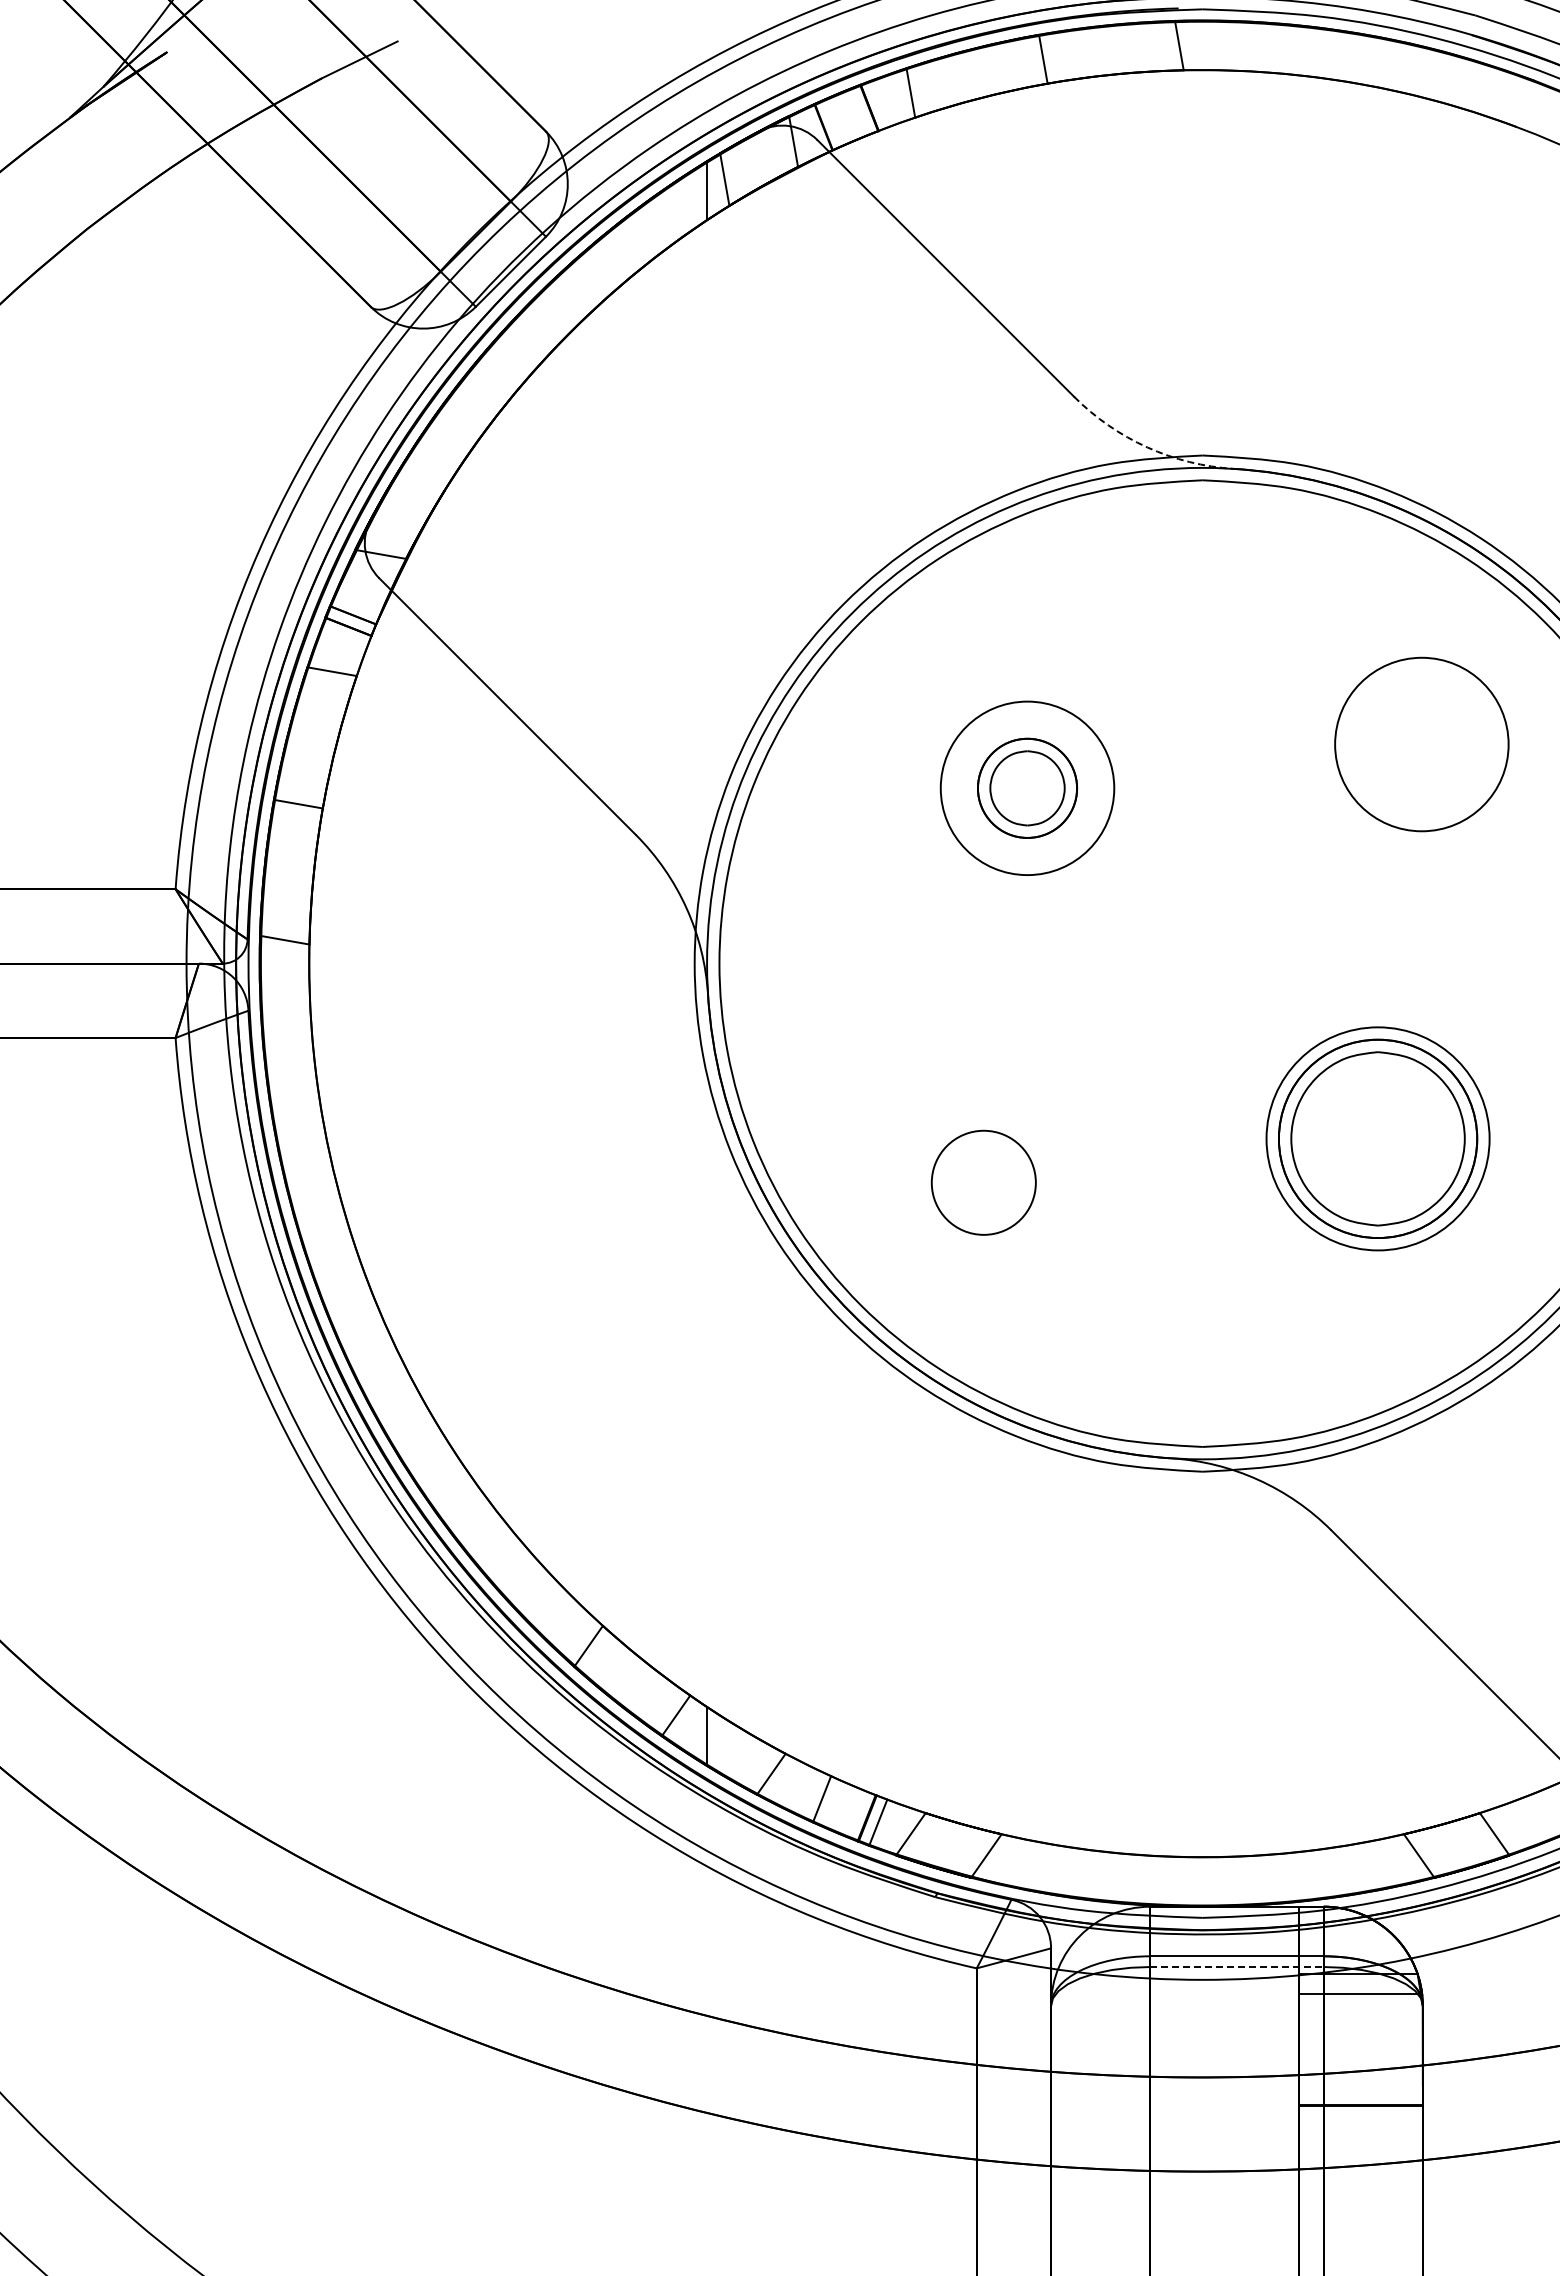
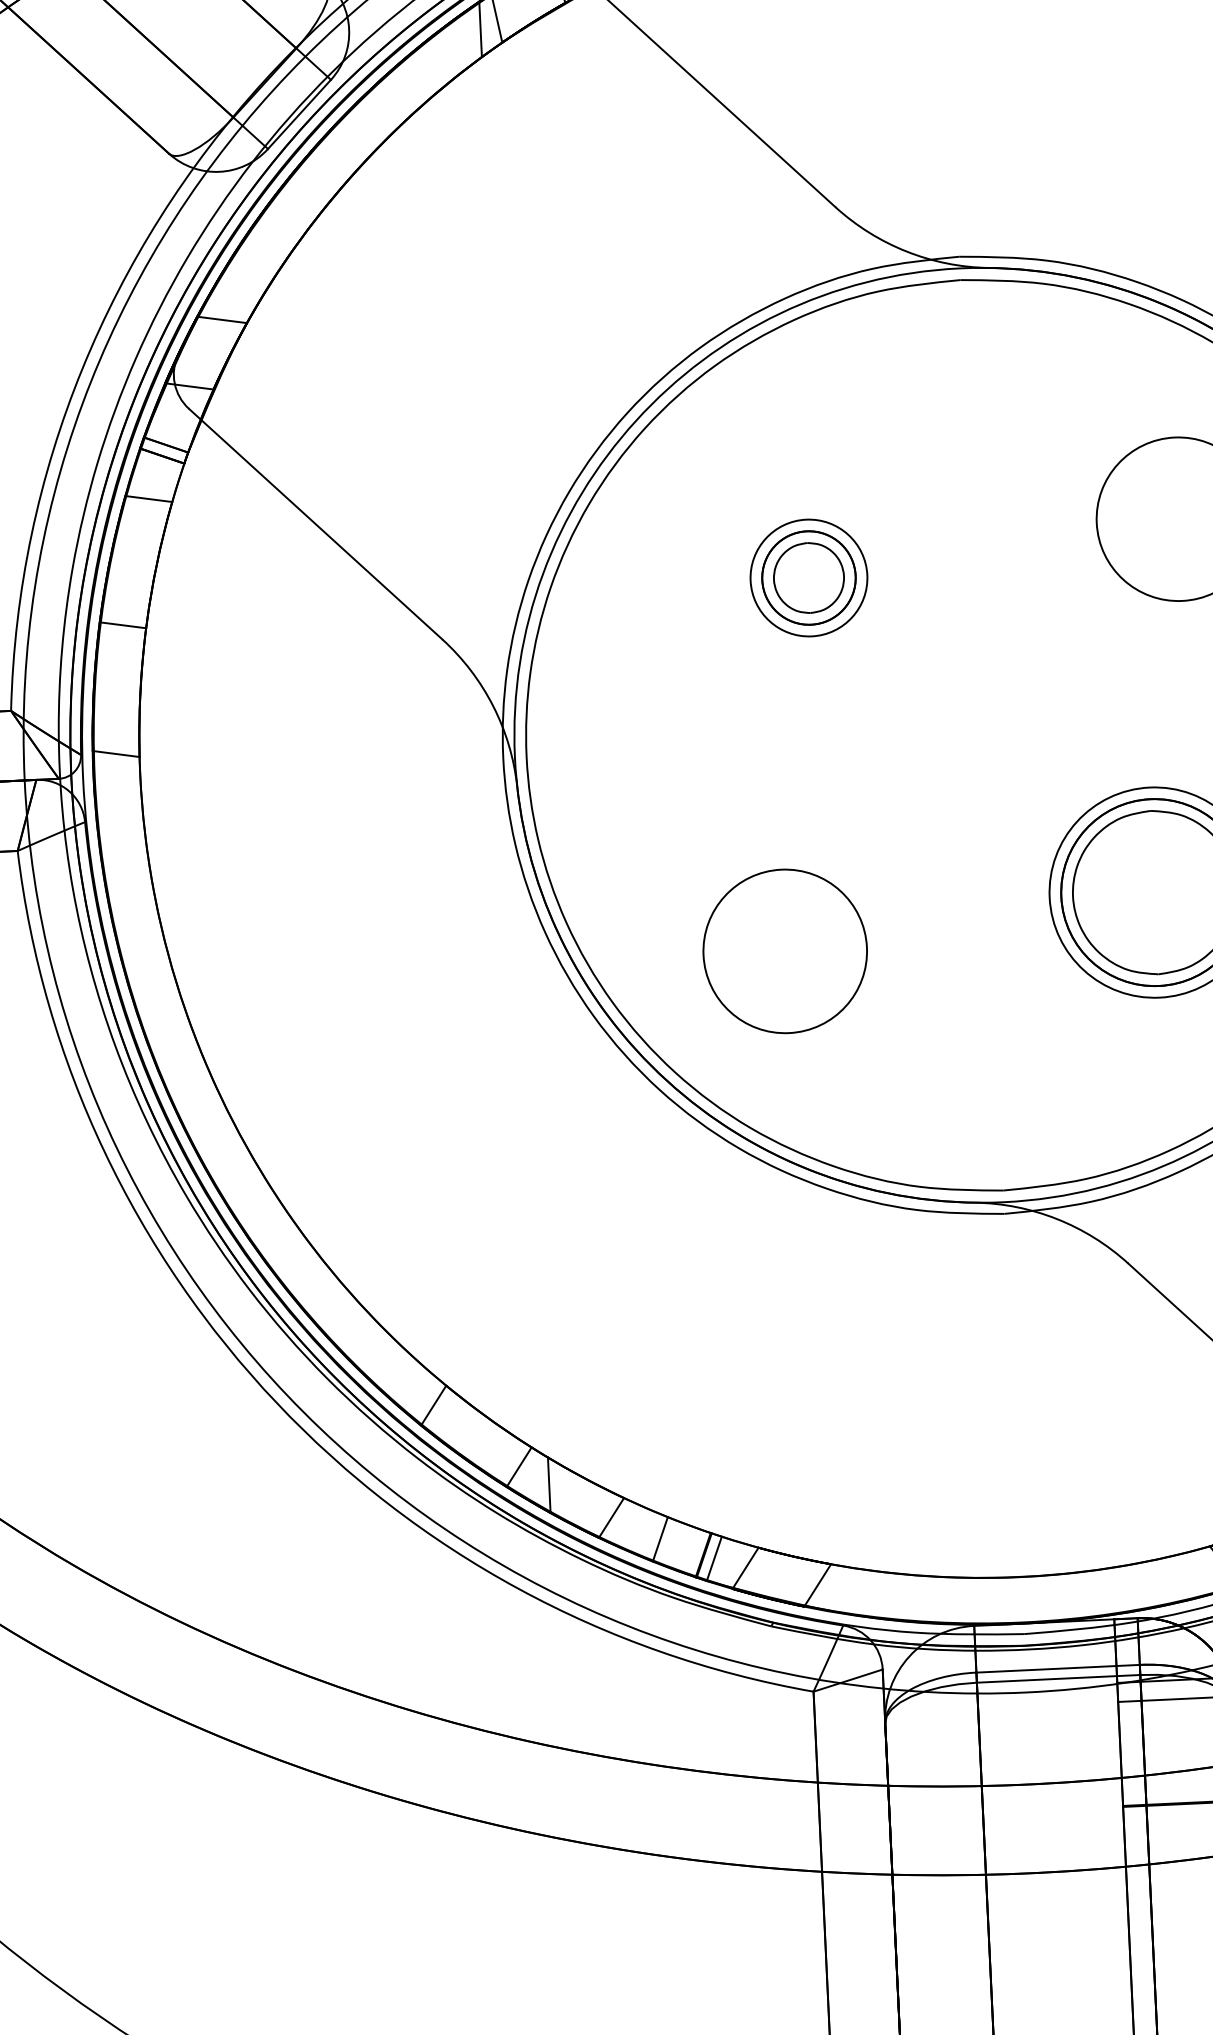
arc: (1147, 447) -> (906, 251), dashed -> solid
line: (418, 485) -> (221, 319), added
circle: (1027, 788) -> (808, 578), size x0.71
circle: (983, 1182) -> (785, 951), size x1.67
line: (1236, 1967) -> (1058, 1679), dashed -> solid

